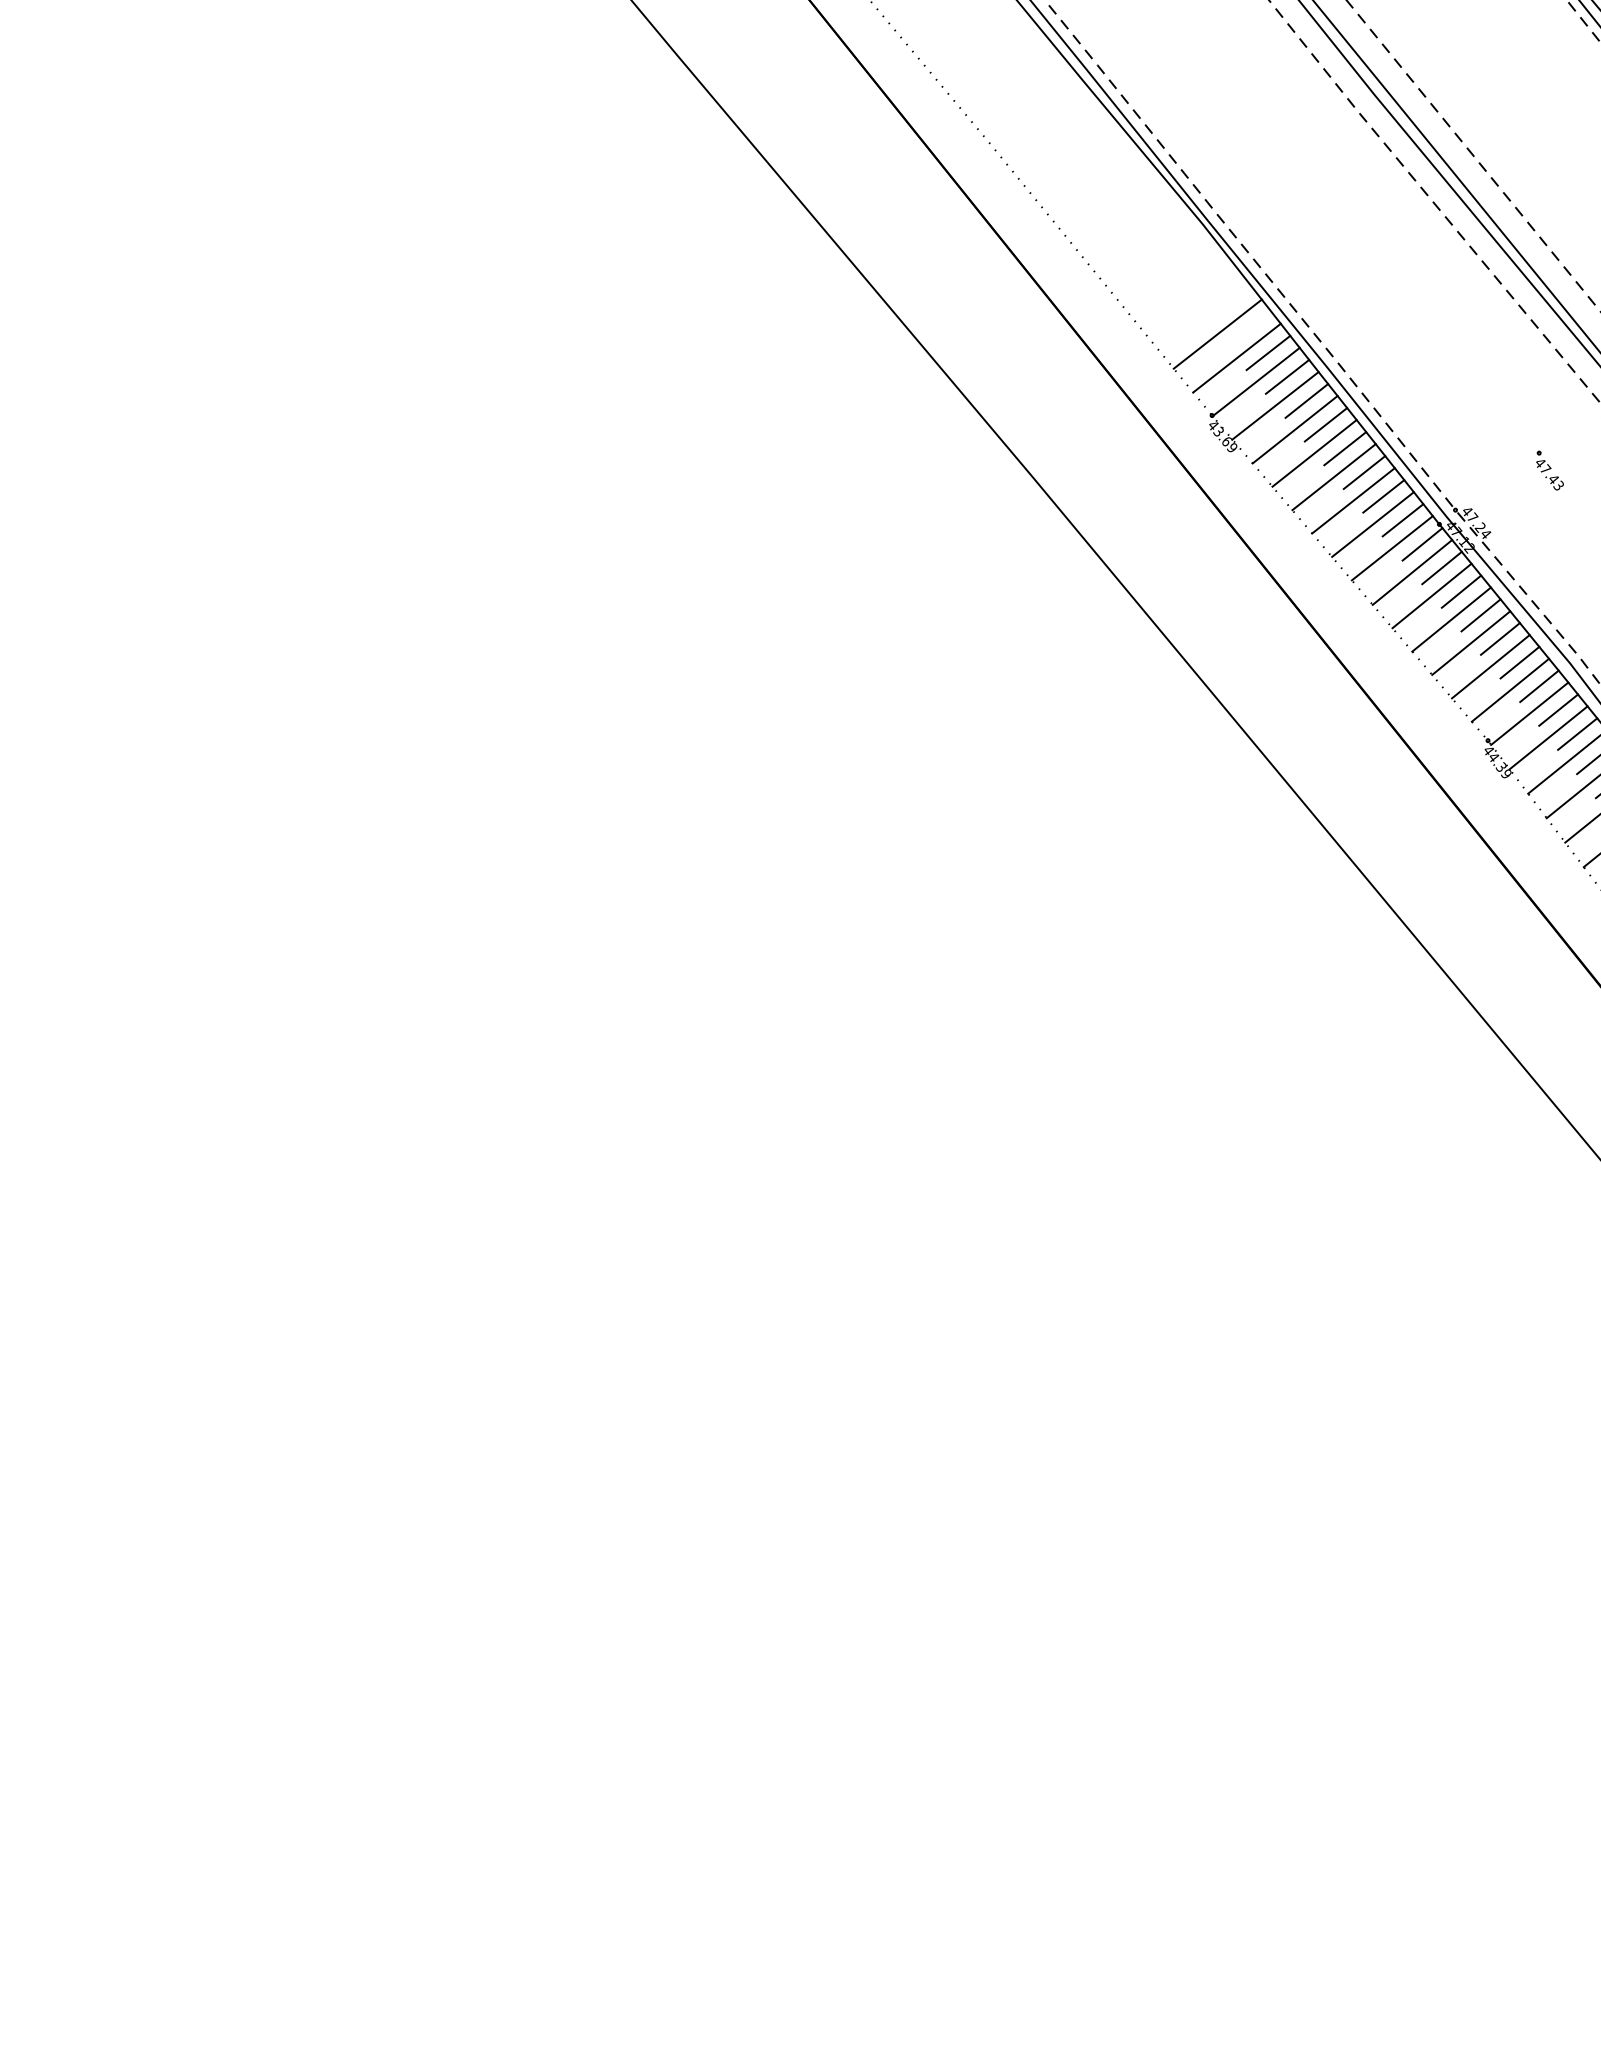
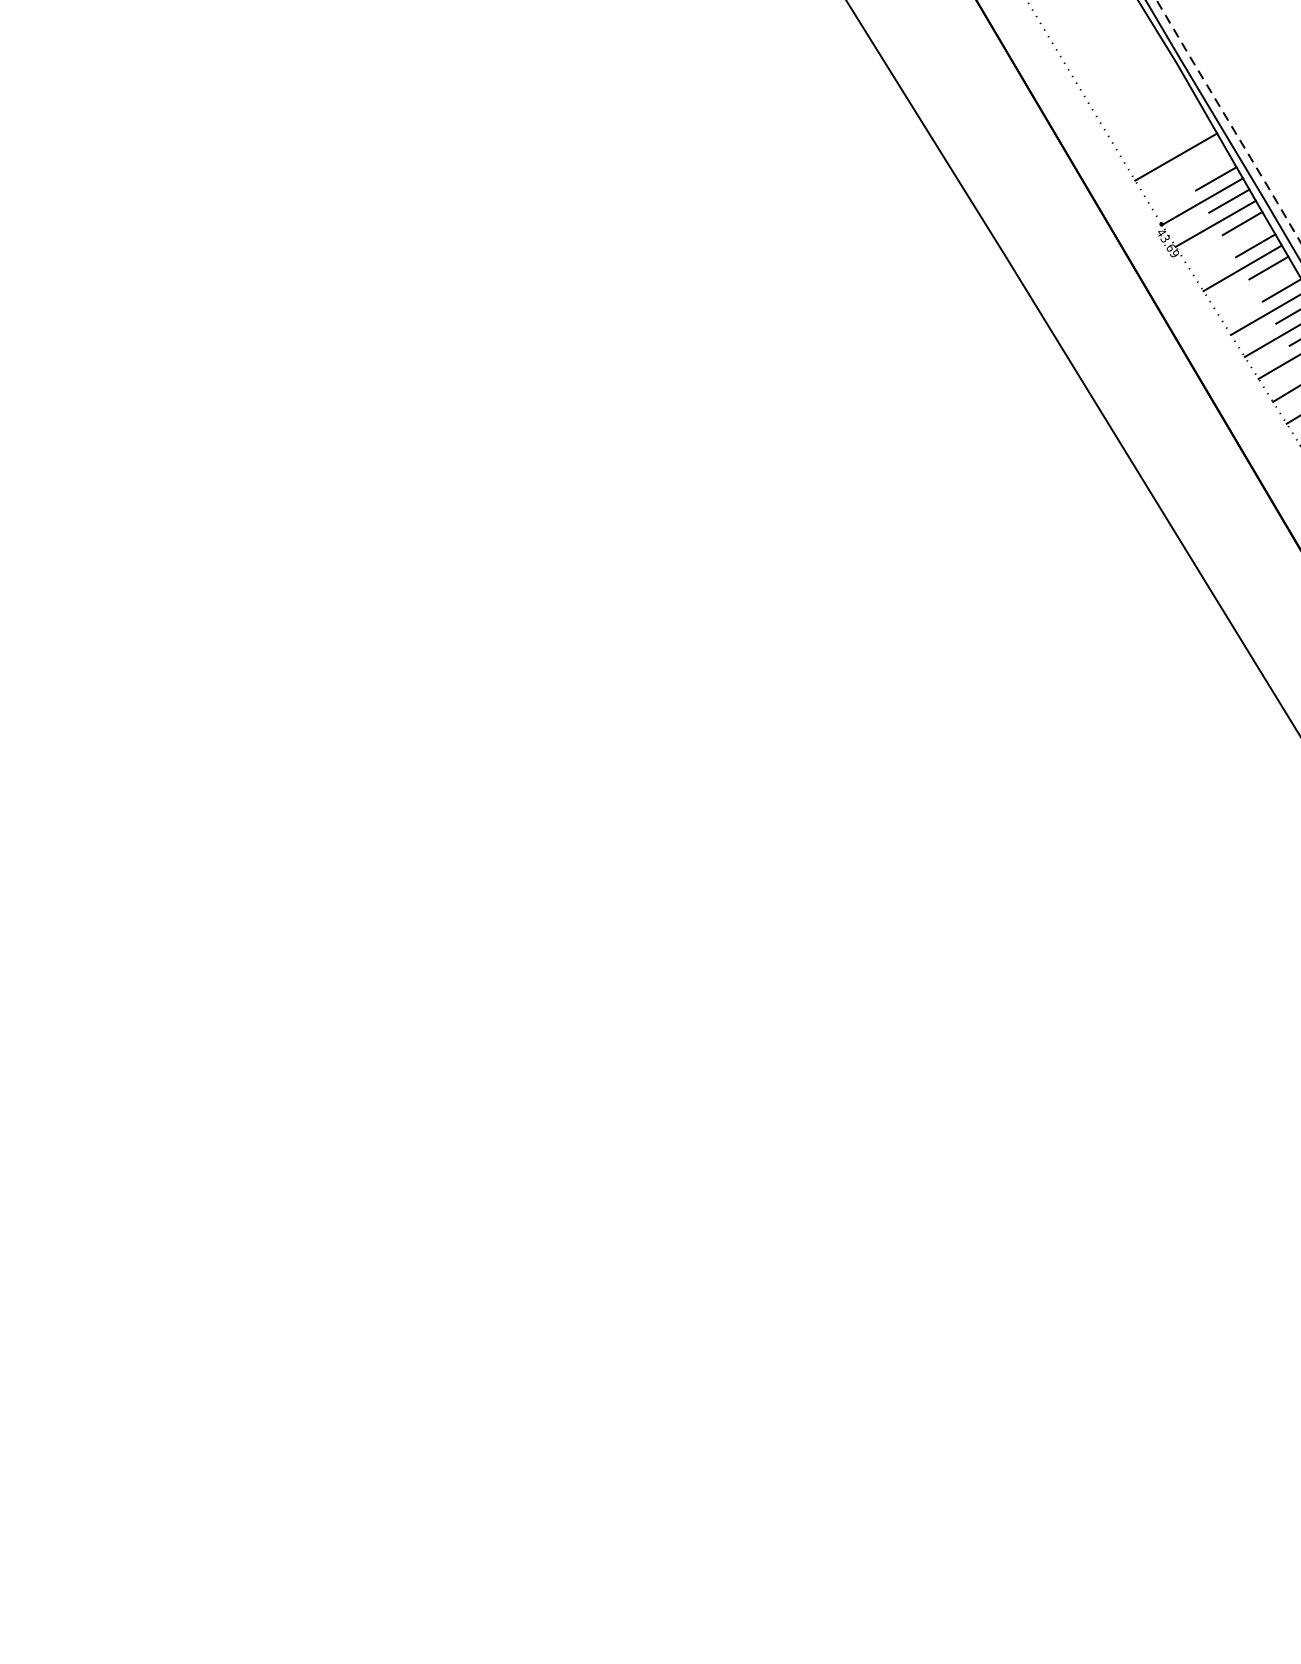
line: (1236, 357) -> (1189, 178), removed
line: (1294, 429) -> (1228, 245), removed
line: (1333, 477) -> (1255, 290), removed

